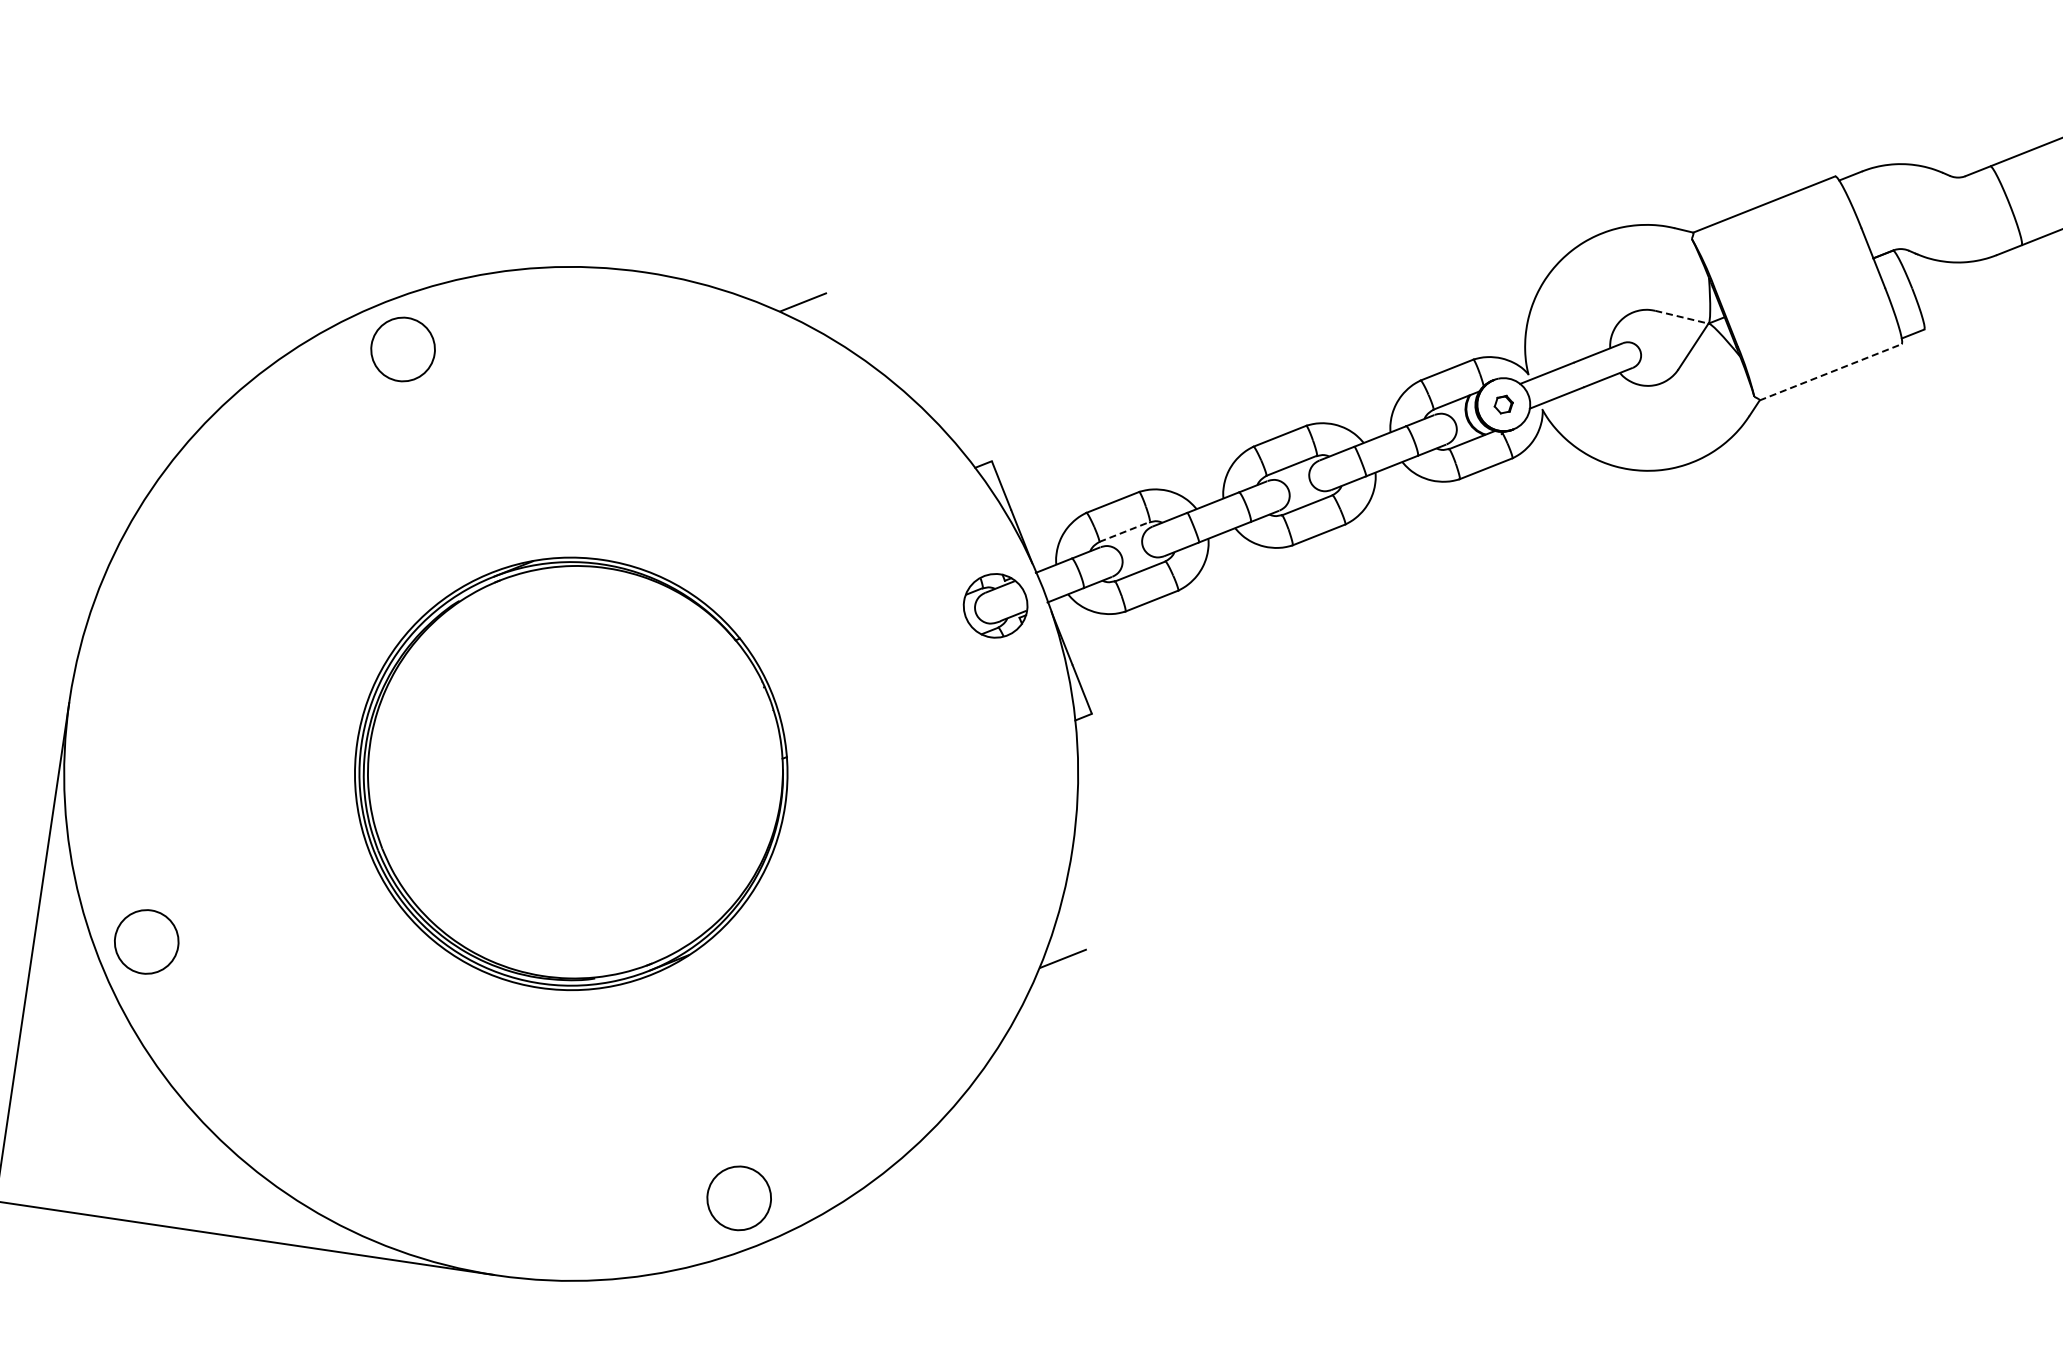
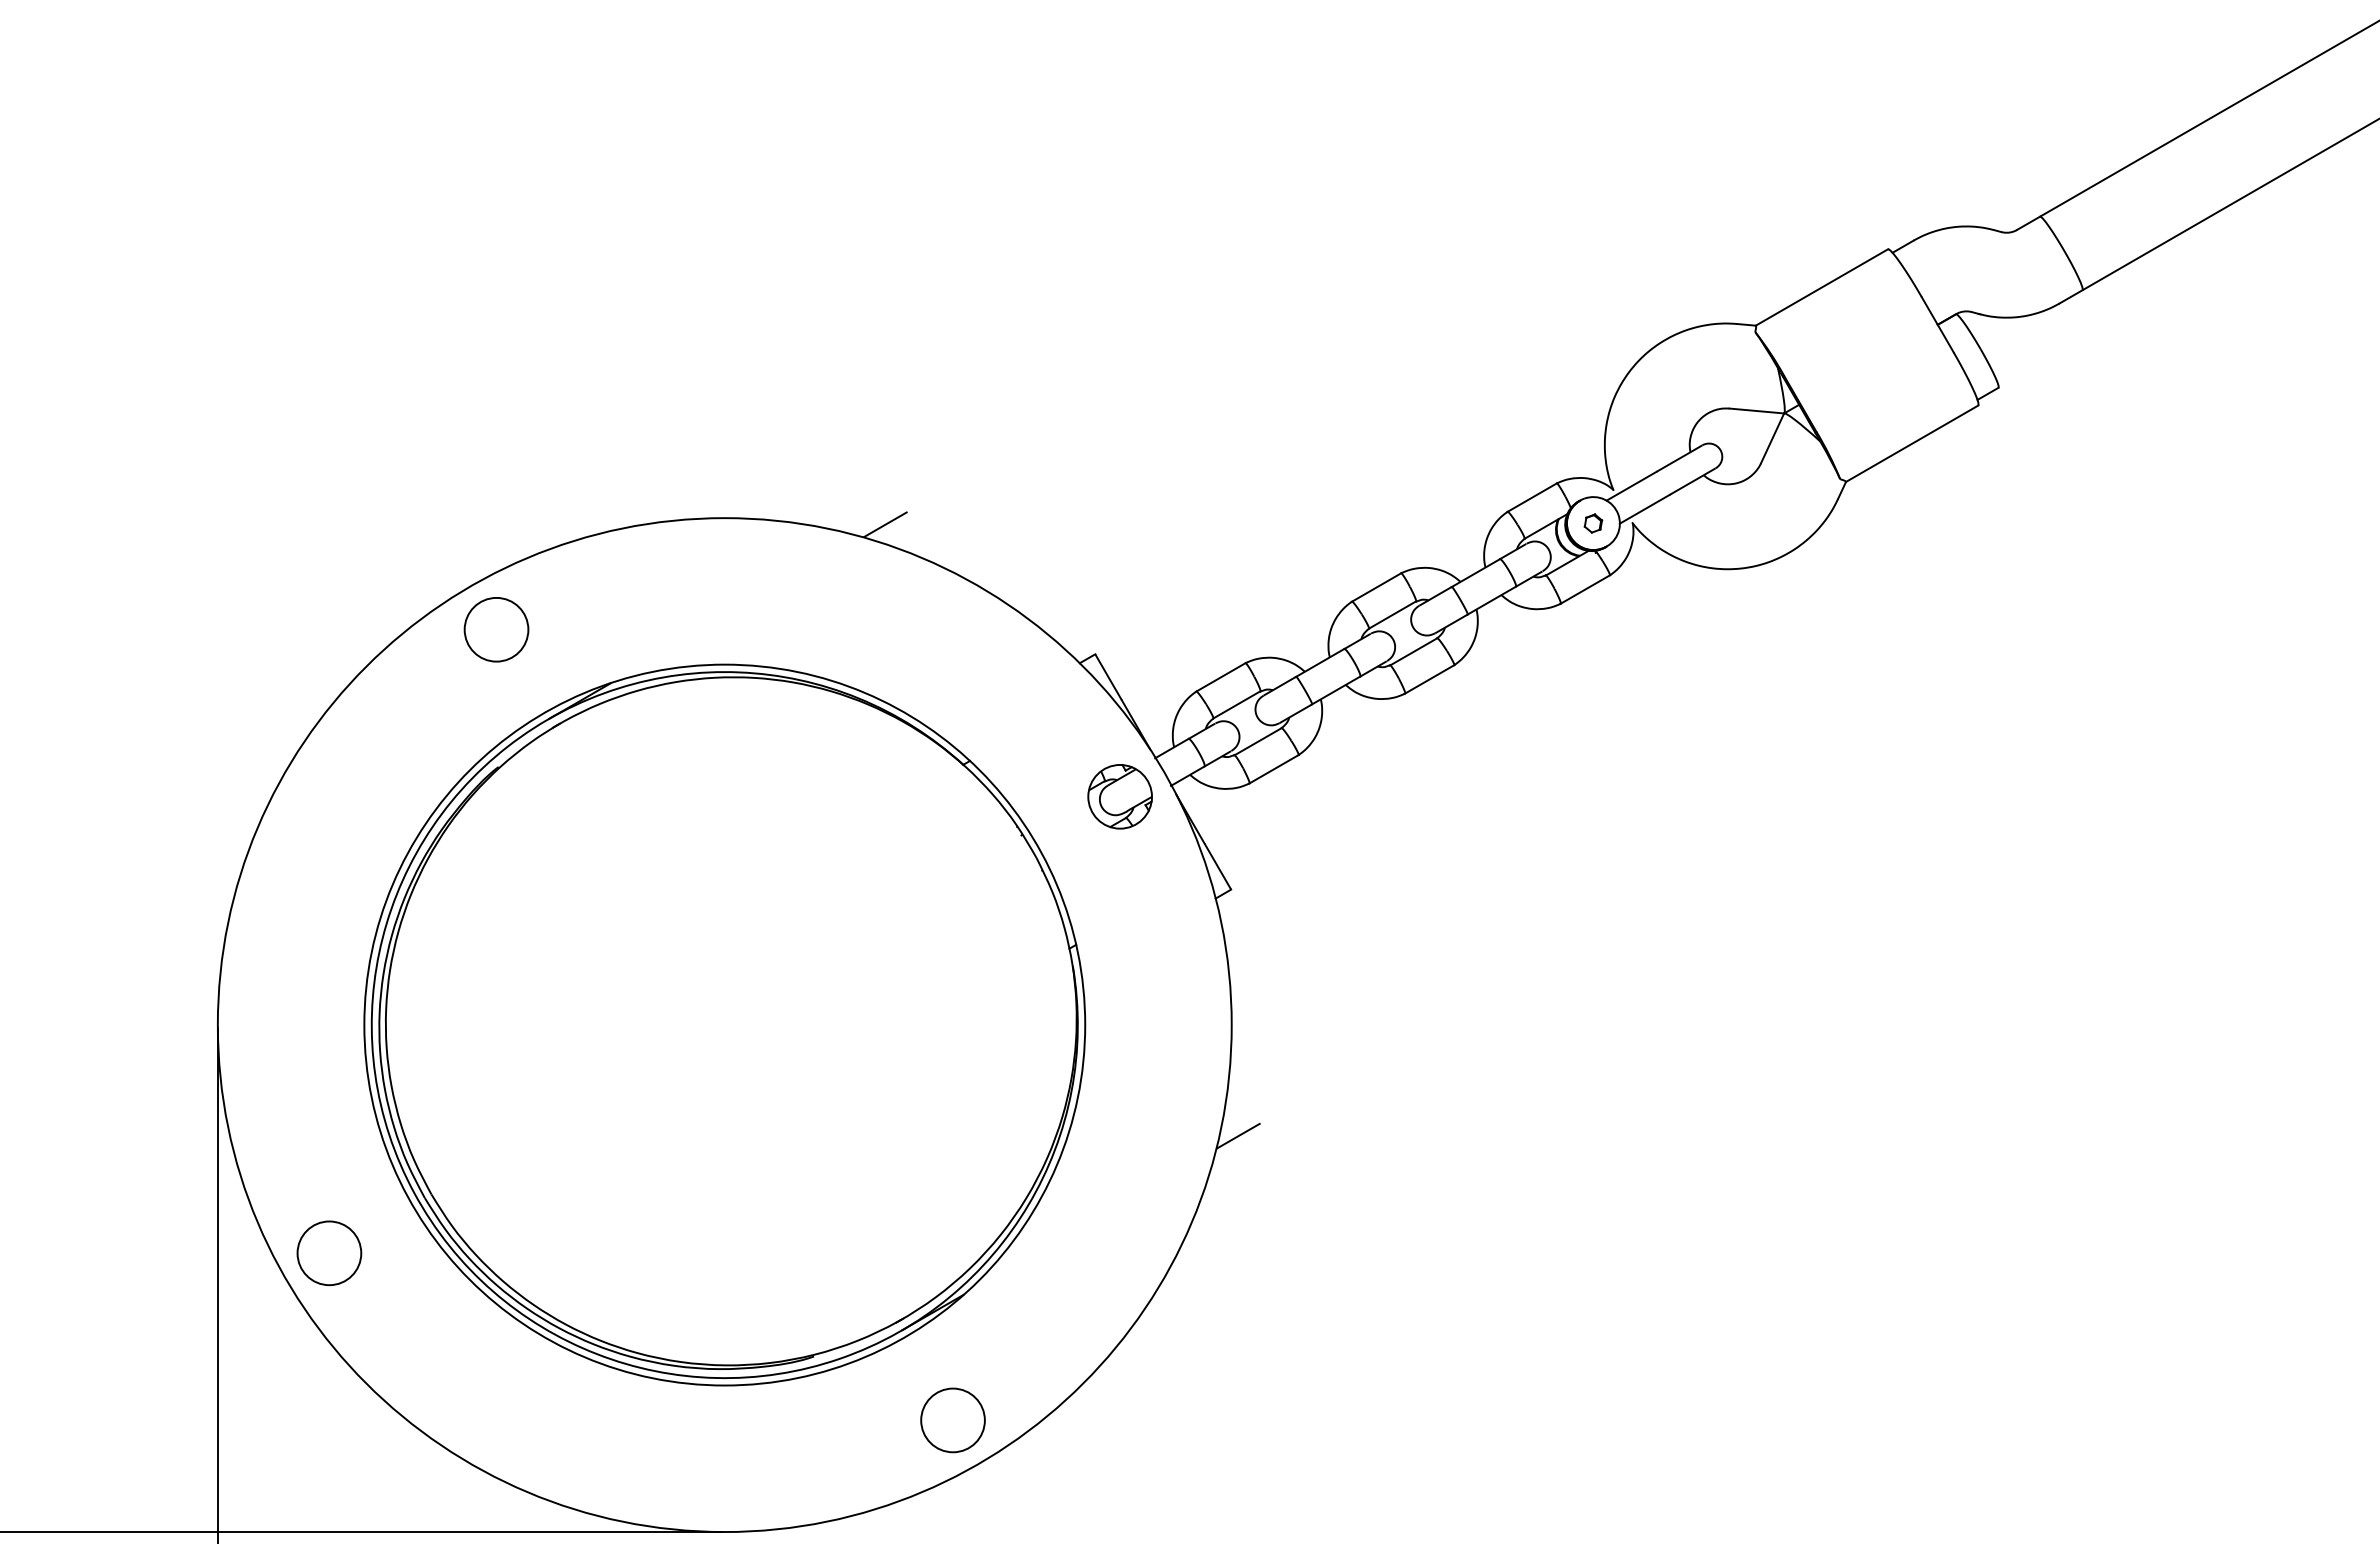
line: (1682, 317) -> (1757, 411), dashed -> solid
line: (1831, 372) -> (1912, 443), dashed -> solid
line: (1125, 531) -> (1237, 704), dashed -> solid
part: (570, 773) -> (724, 1024), size x1.67

